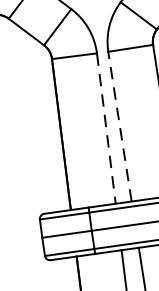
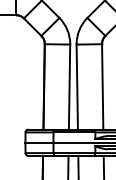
line: (120, 127) -> (77, 87), dashed -> solid
line: (106, 129) -> (69, 87), dashed -> solid

